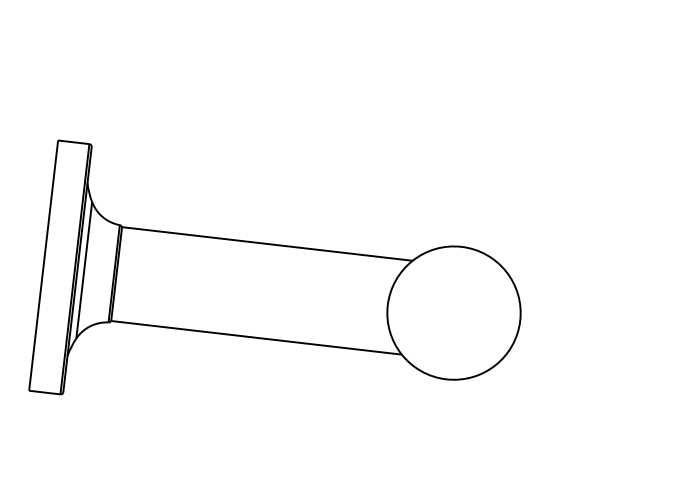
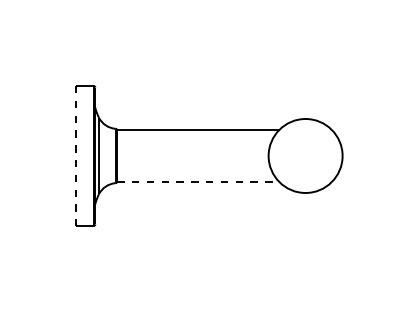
line: (43, 266) -> (76, 156), solid -> dashed
line: (256, 338) -> (198, 182), solid -> dashed

